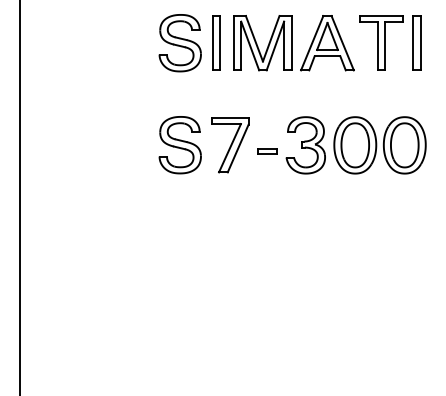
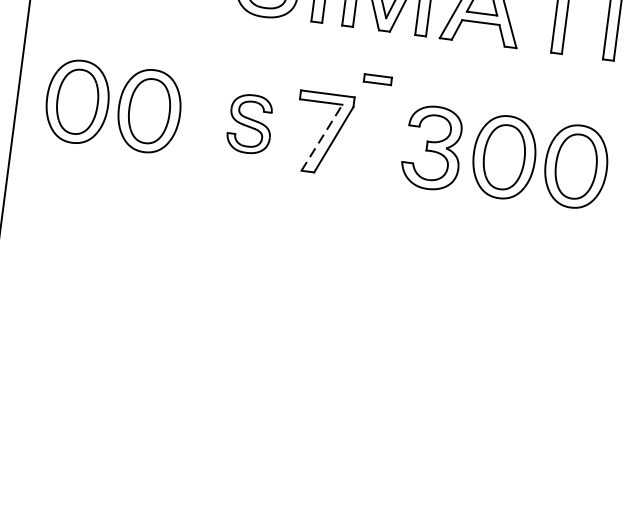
part: (85, 145) -> (112, 106), added
part: (179, 145) -> (249, 124), size x0.7
line: (229, 148) -> (321, 138), solid -> dashed
part: (267, 151) -> (377, 78), moved

